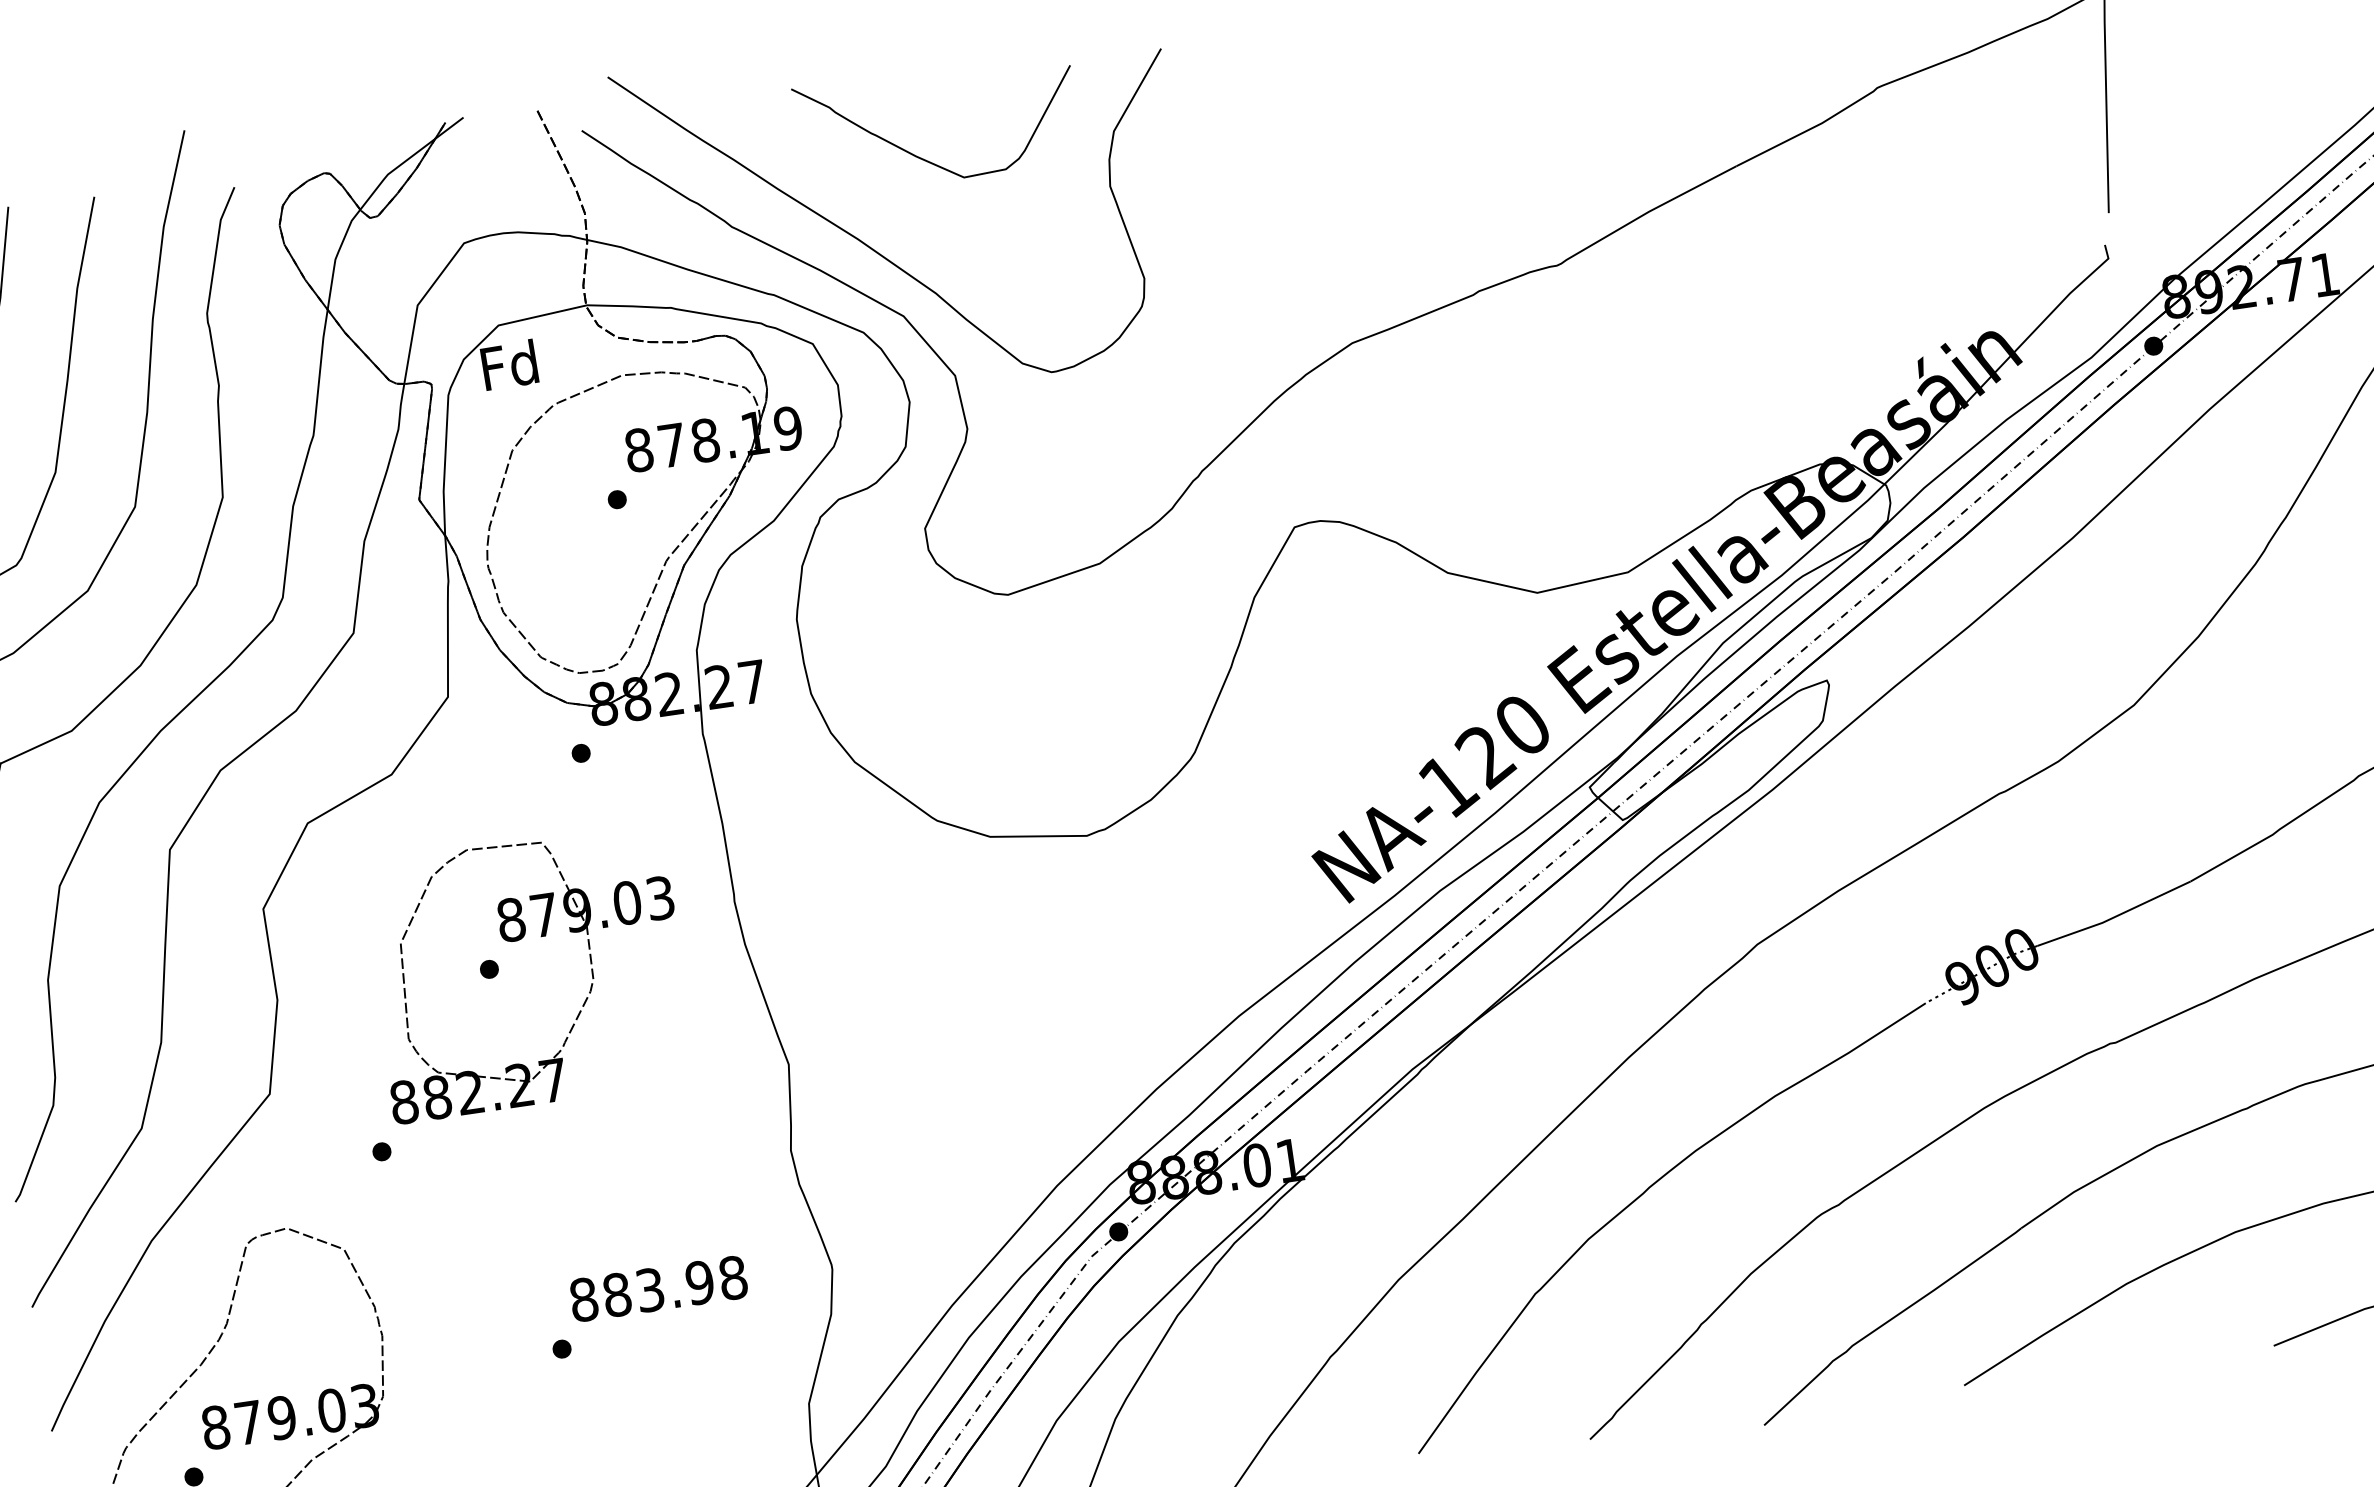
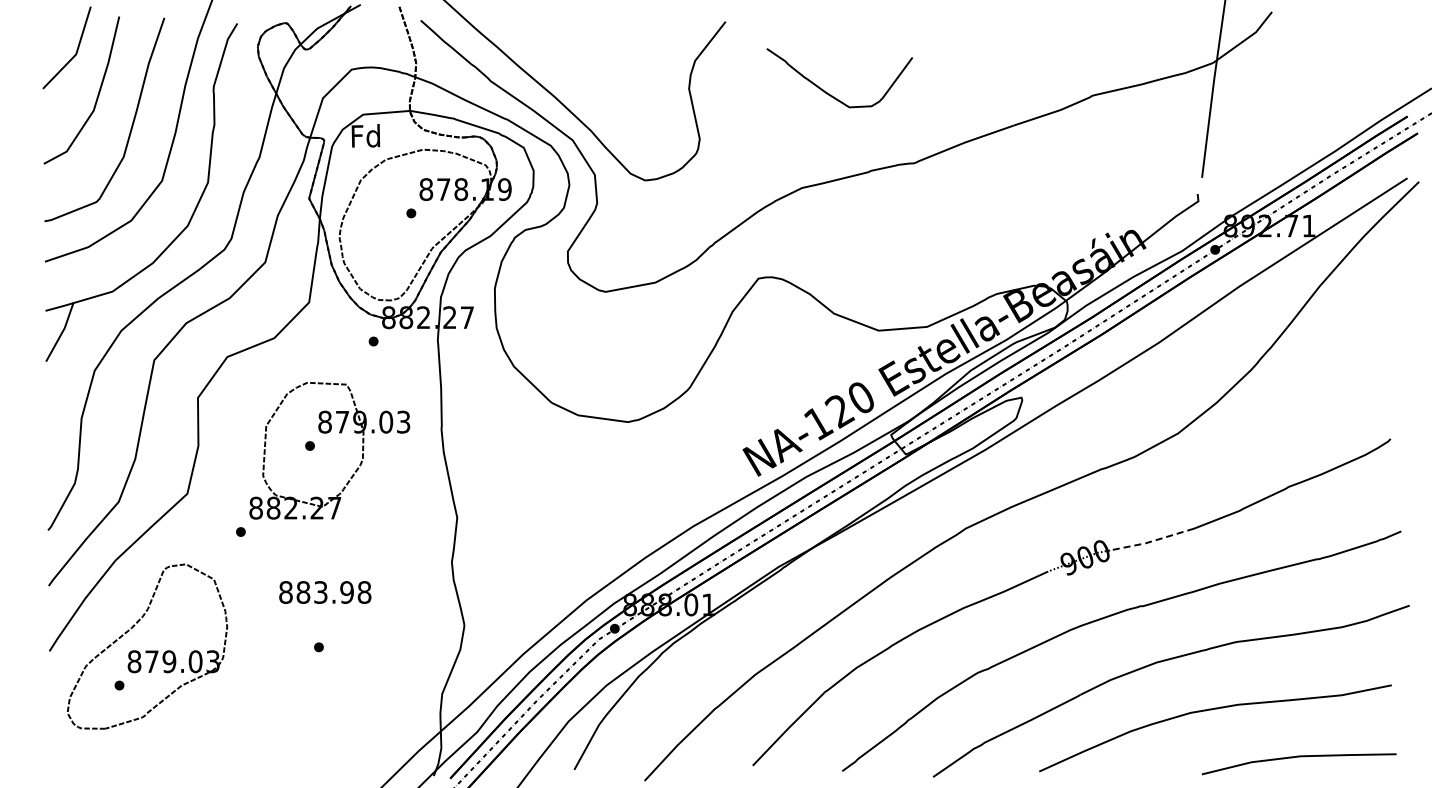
curve: (922, 156) -> (829, 93), moved
line: (2113, 917) -> (1151, 541), solid -> dashed
text: (659, 1288) -> (325, 592), moved

